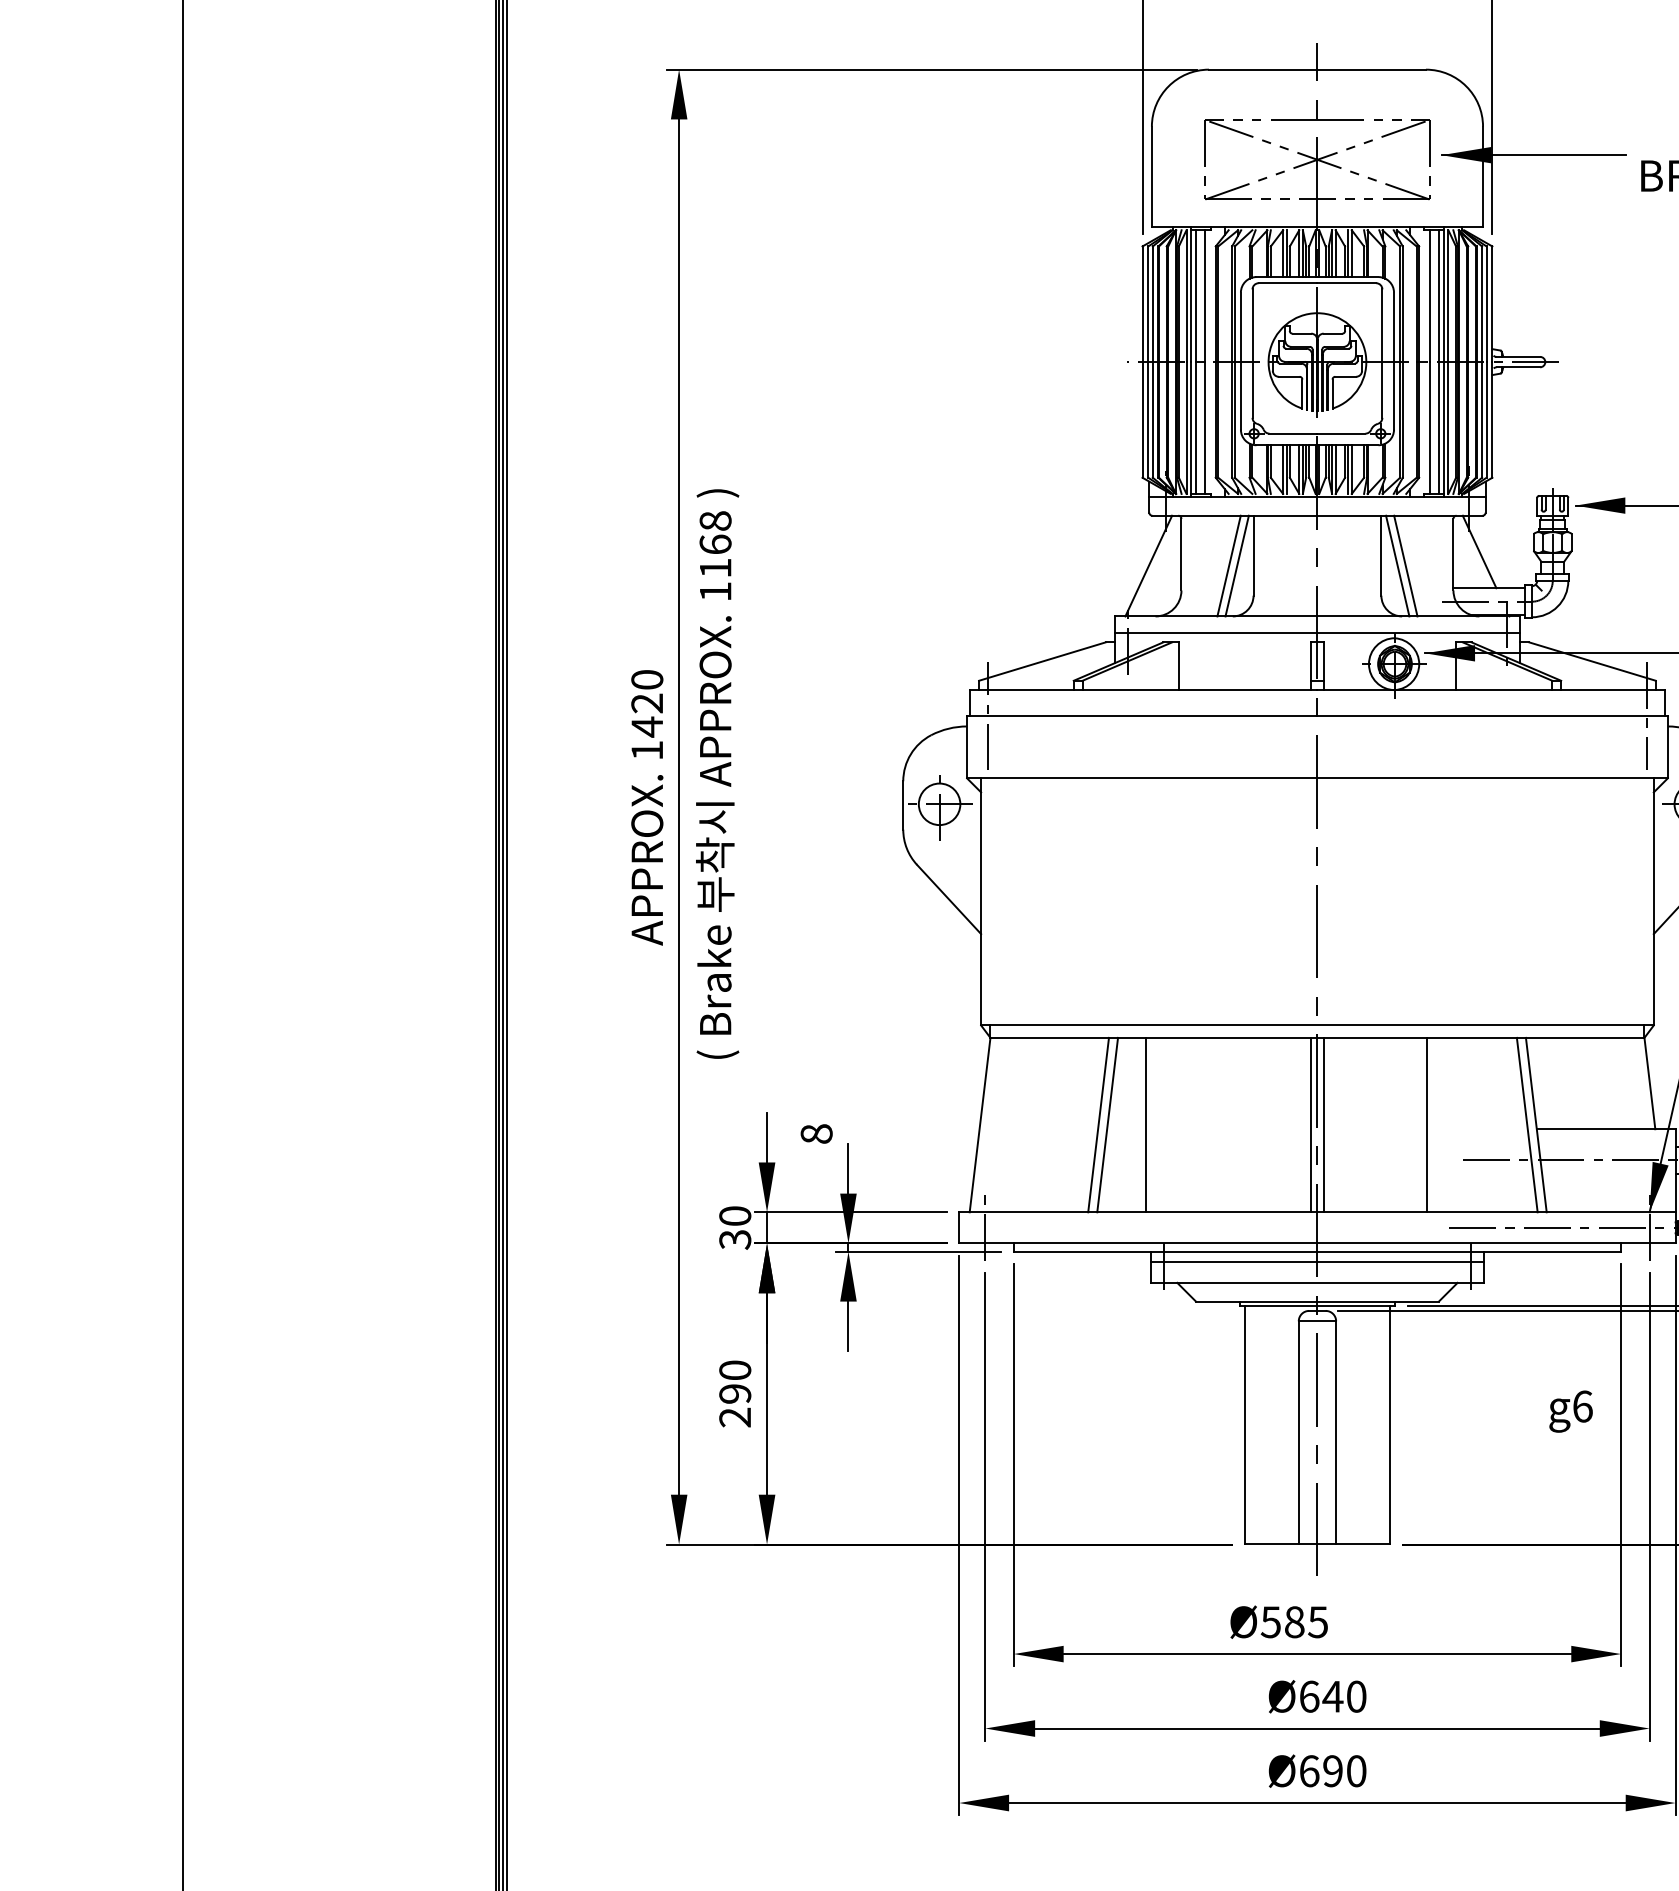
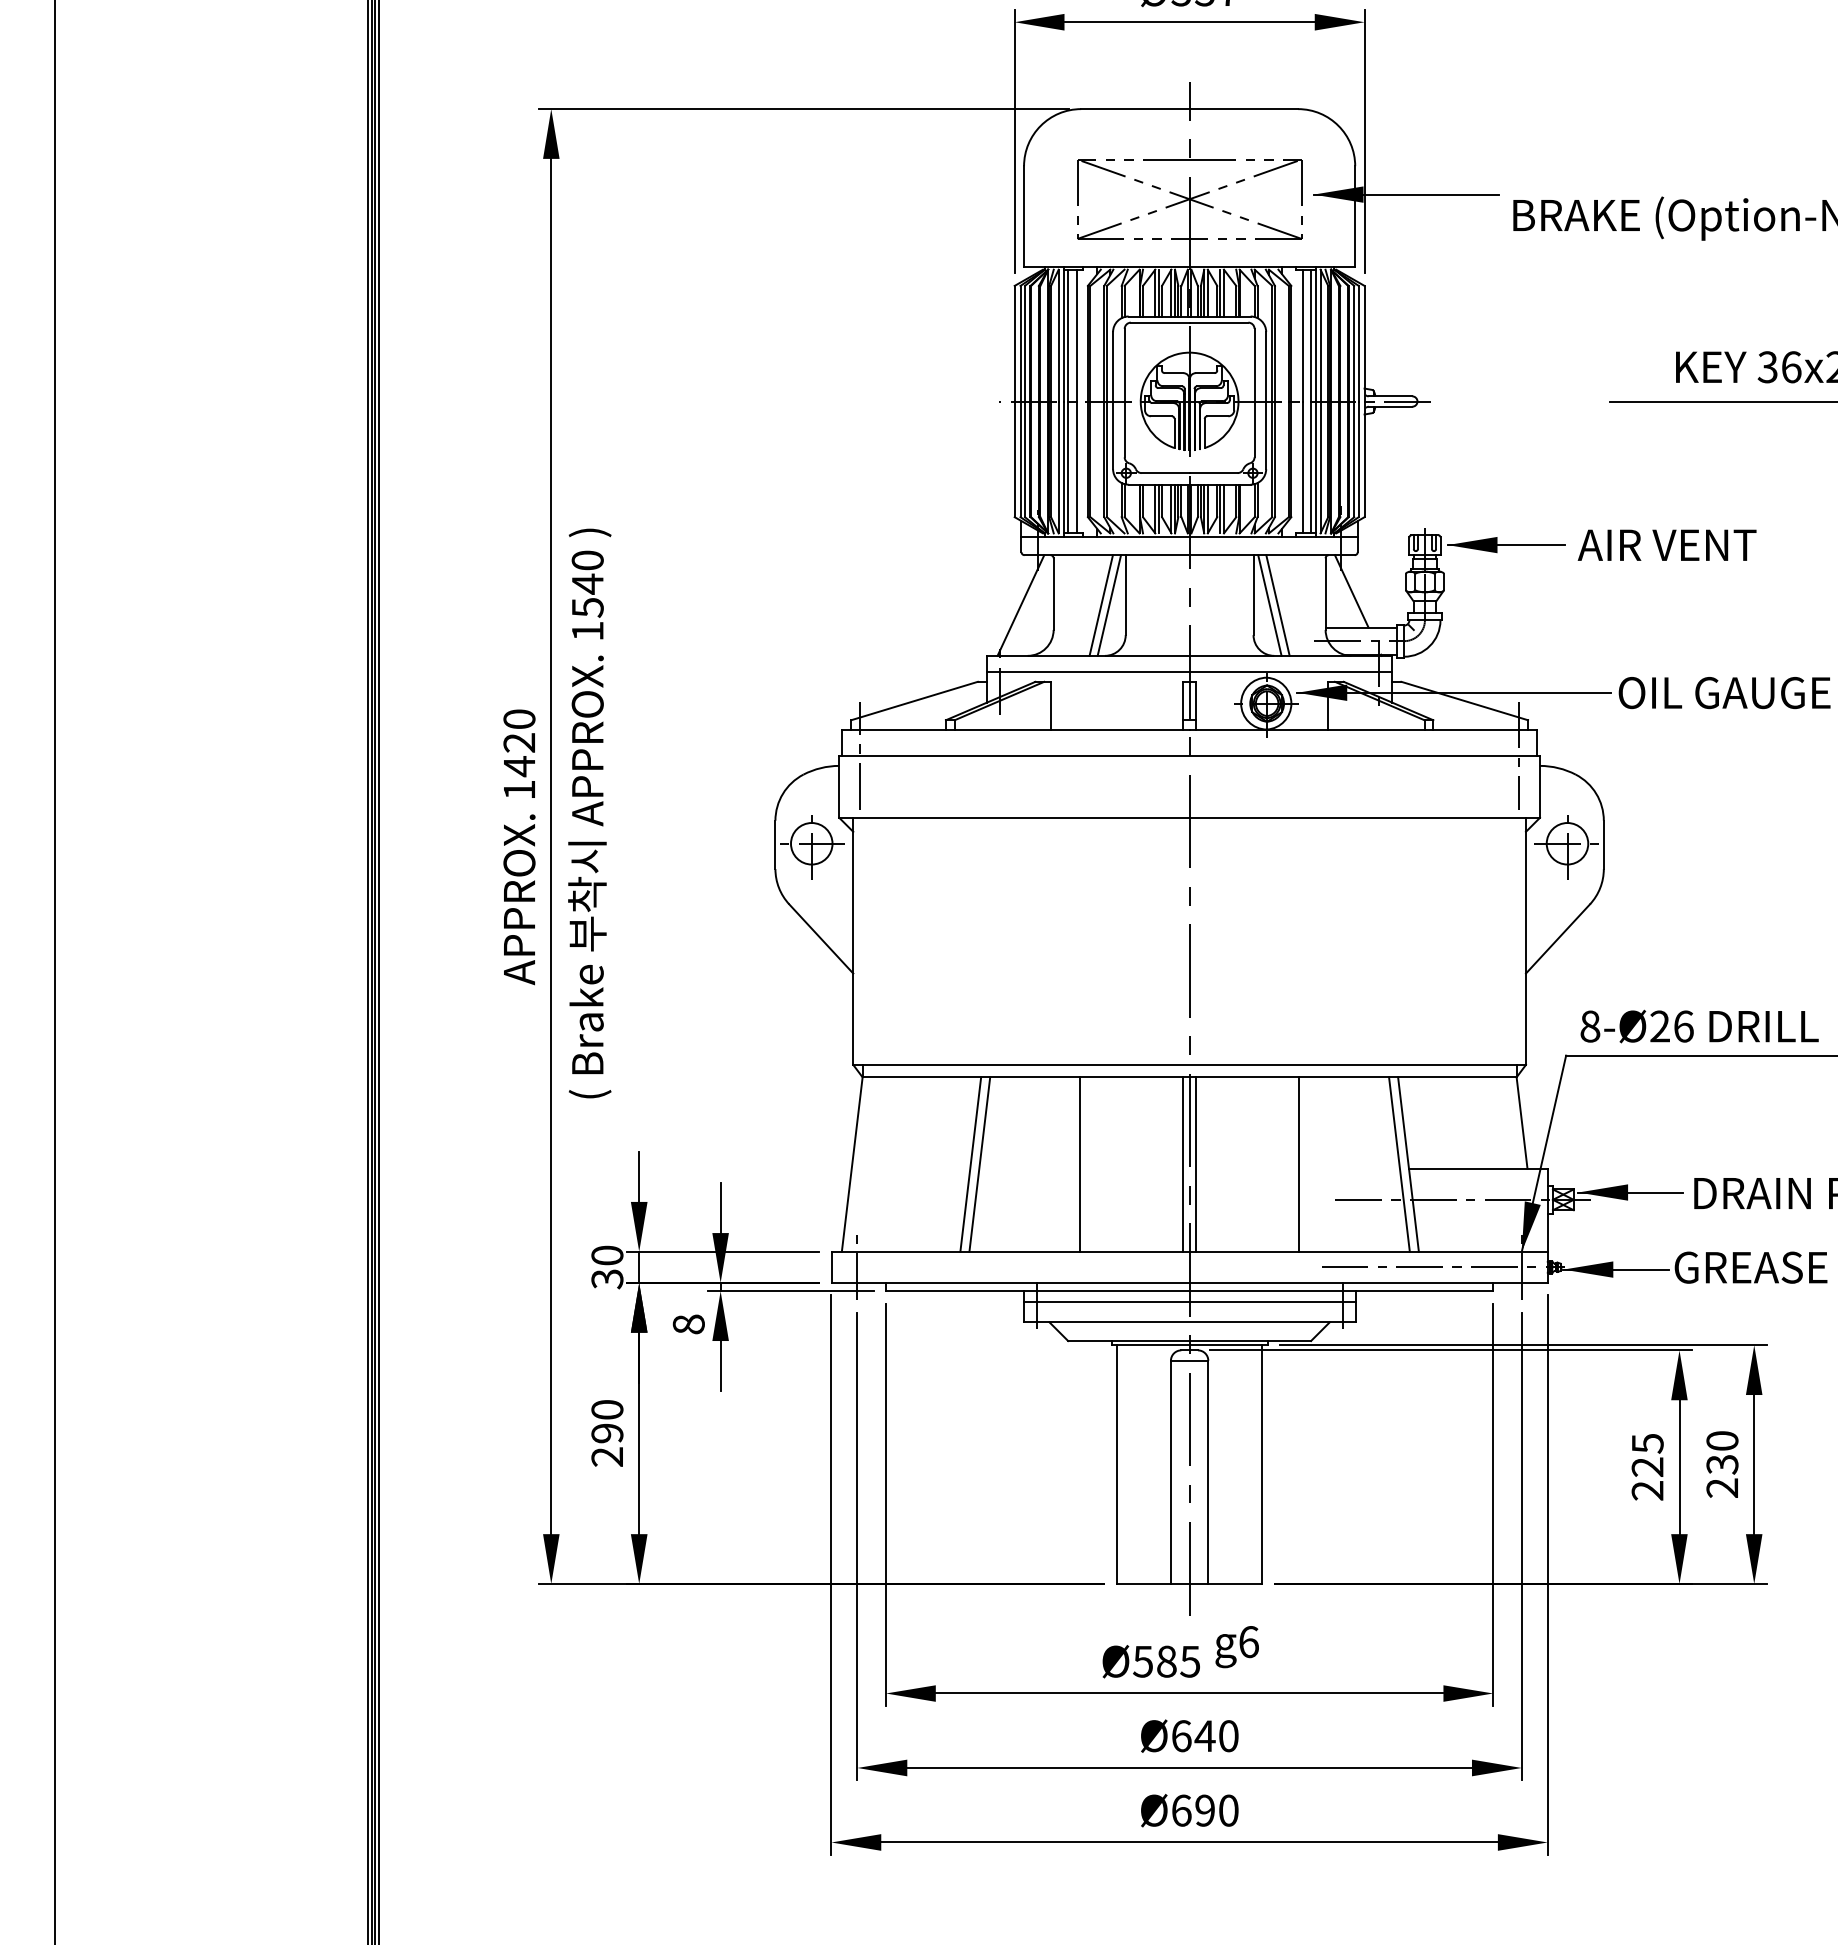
text: (715, 544) -> (587, 583), 1168 -> 1540
line: (1146, 1125) -> (1080, 1164), moved
text: (816, 1134) -> (688, 1324), moved
text: (1570, 1412) -> (1236, 1647), moved

